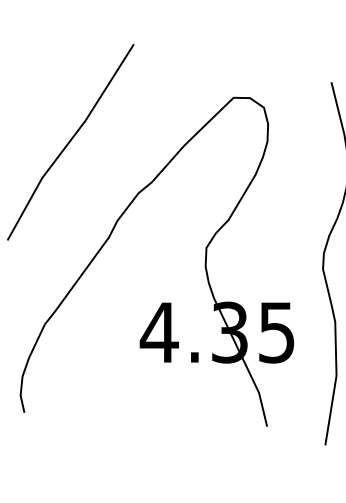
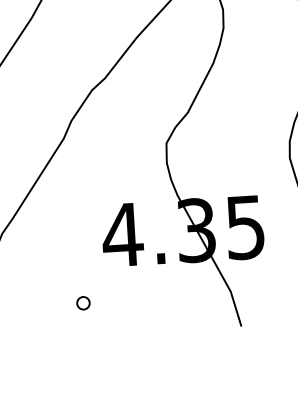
part: (117, 395) -> (82, 303), added

